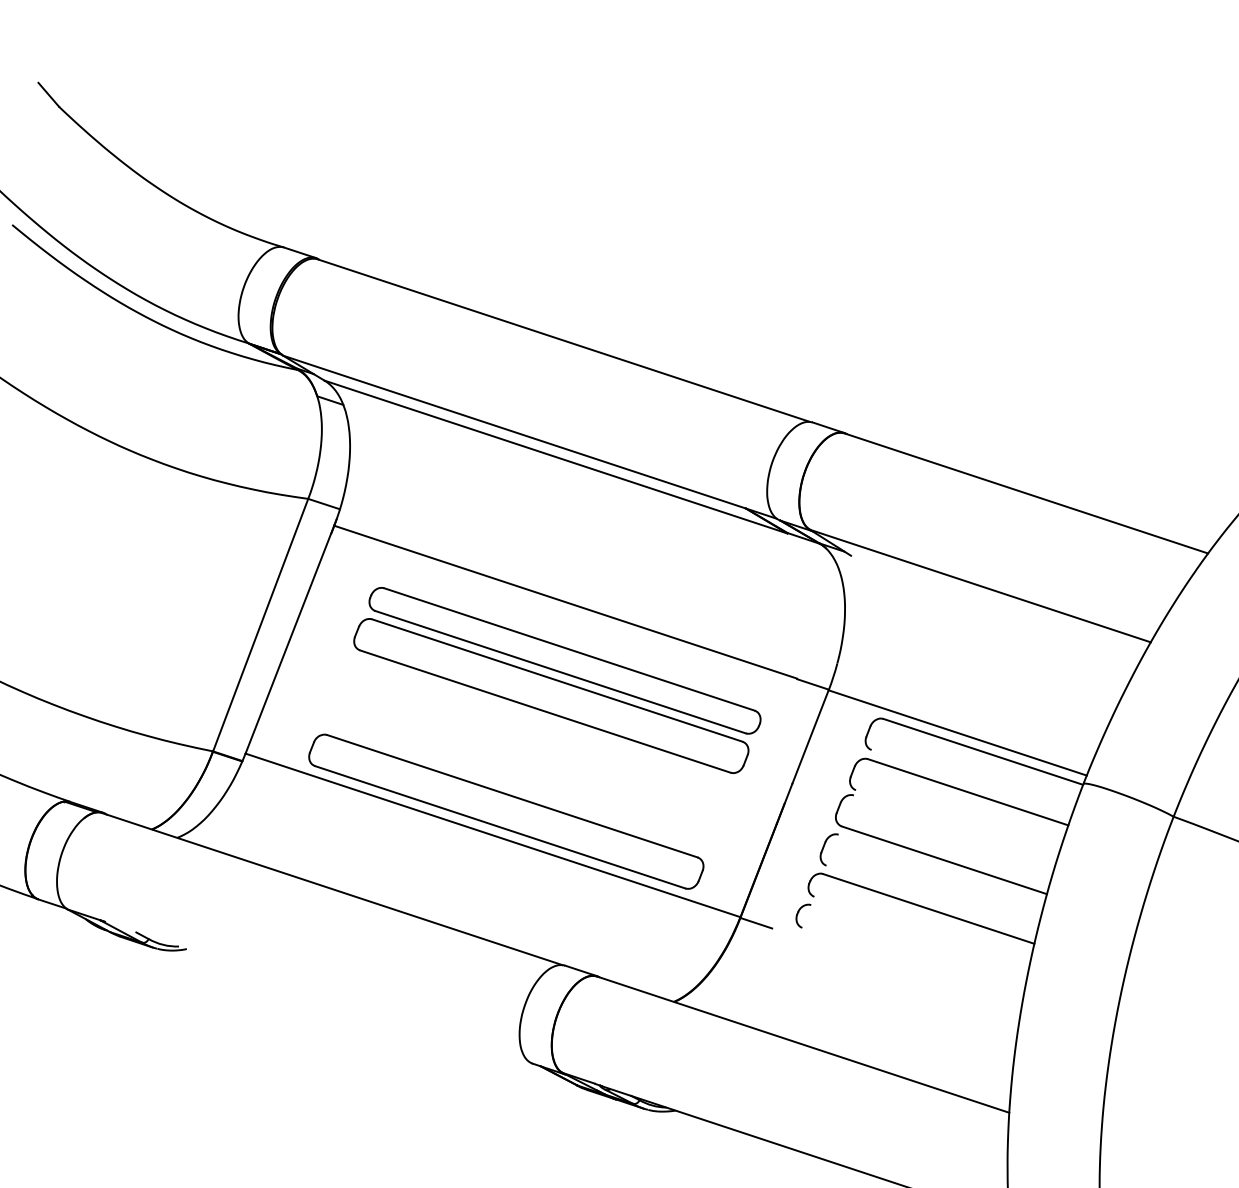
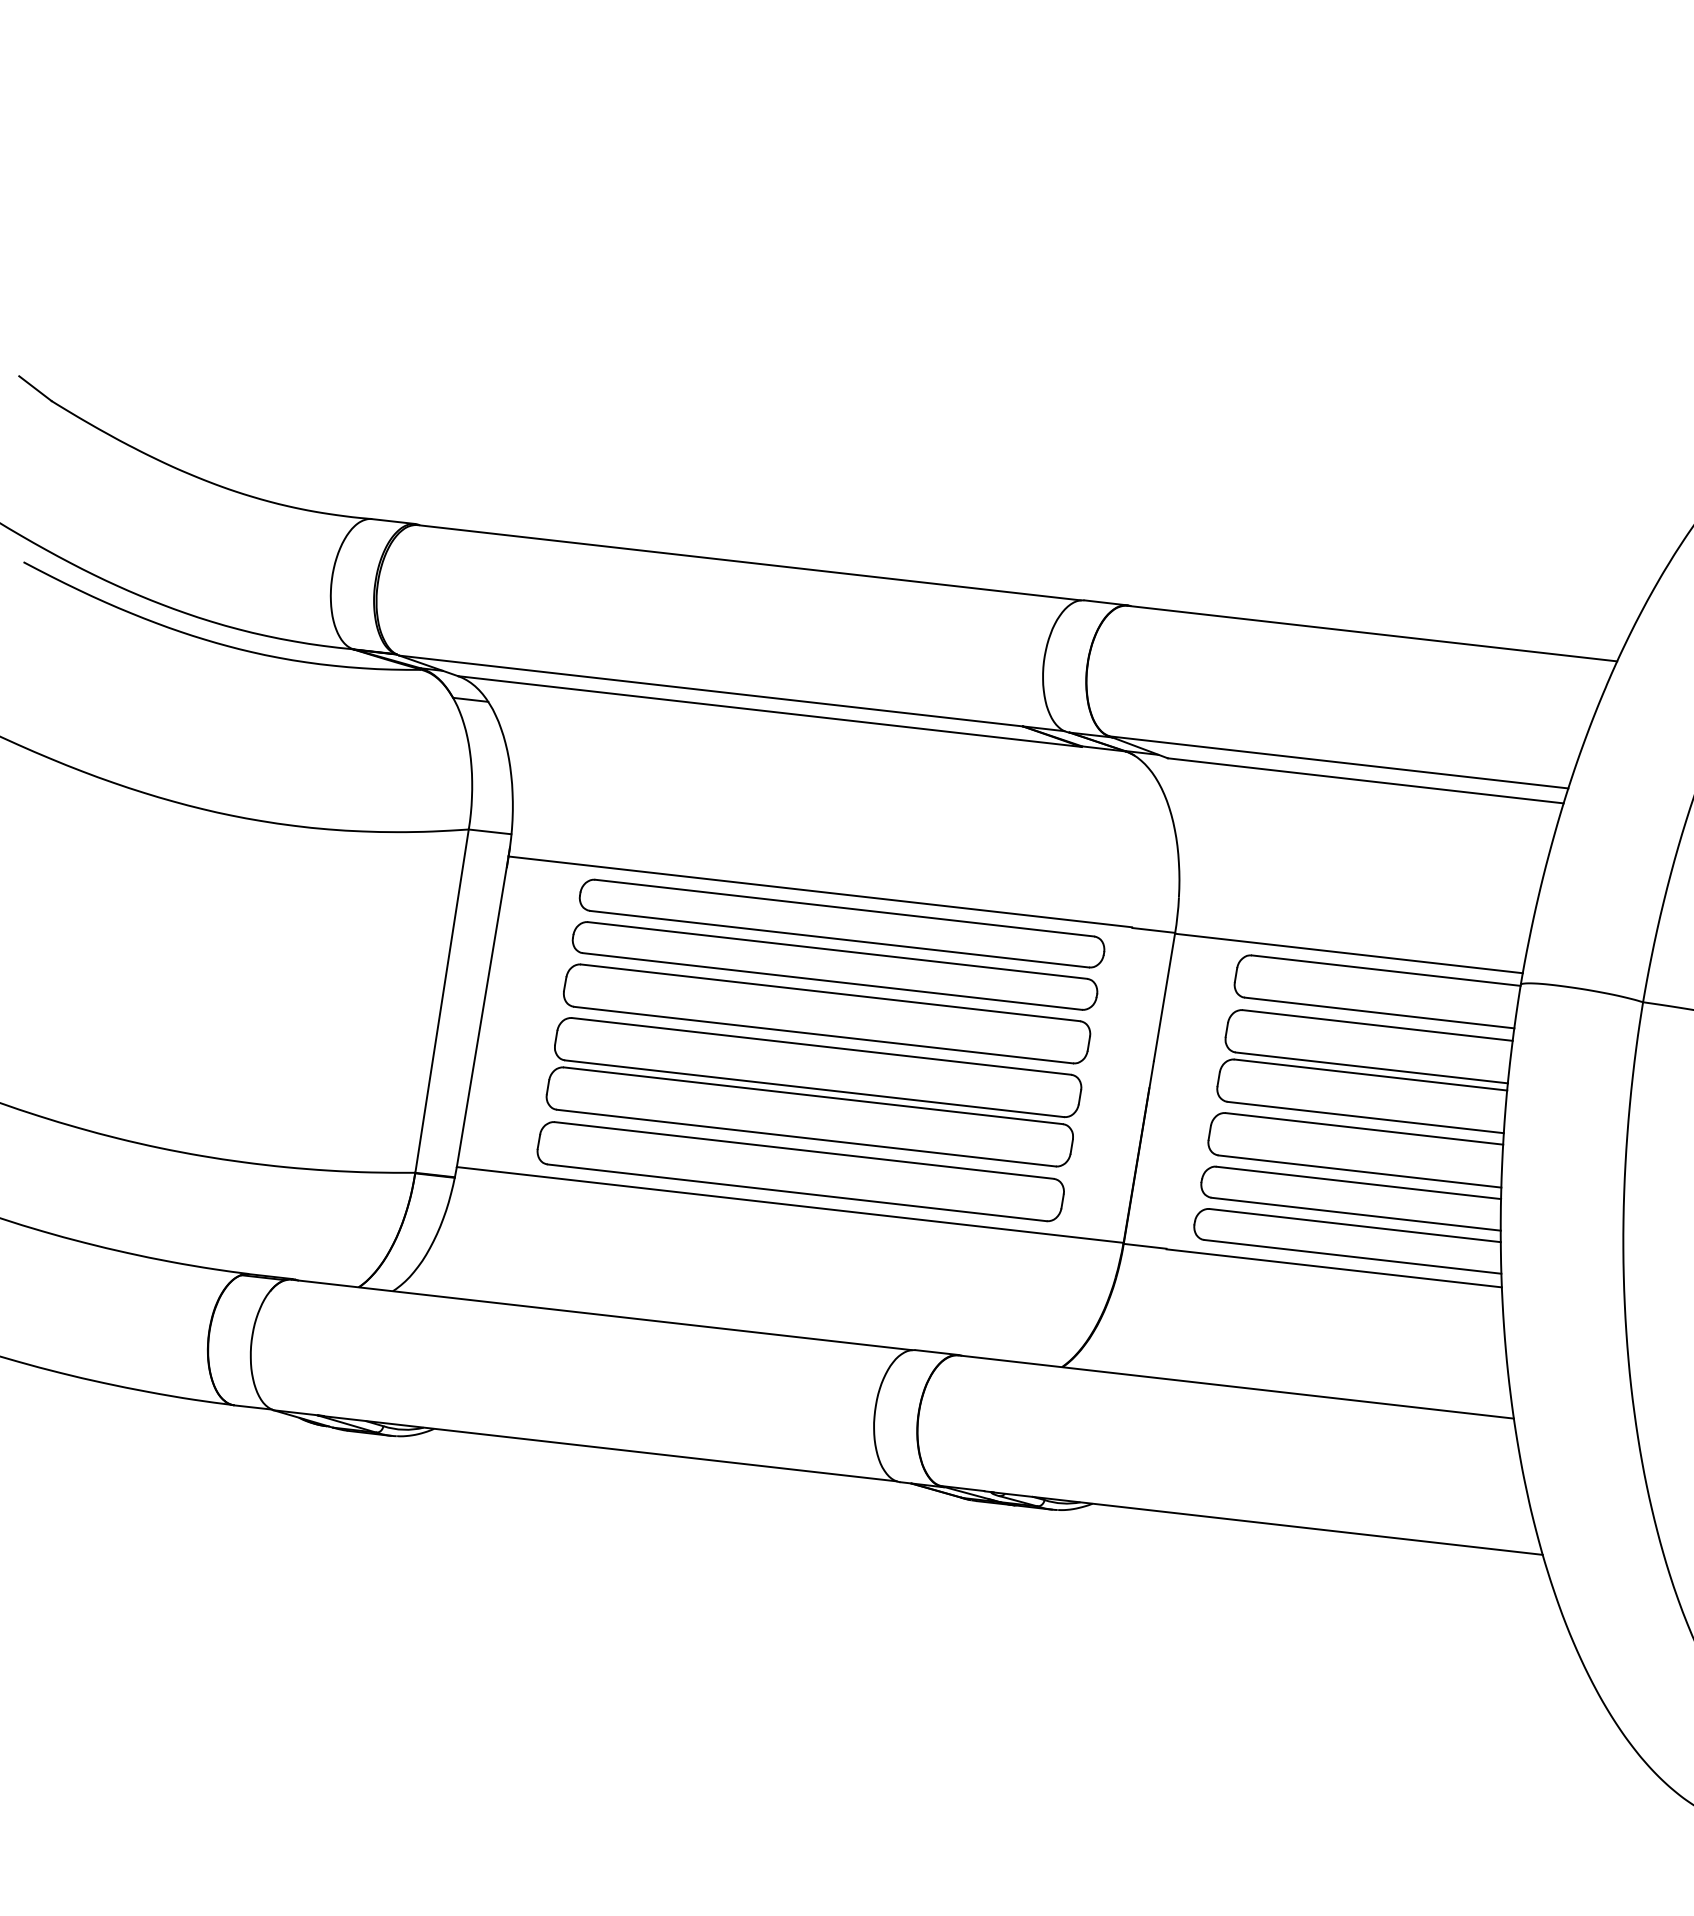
line: (997, 604) -> (1365, 780), added
part: (576, 629) -> (841, 923), added
part: (528, 753) -> (813, 1092), added
line: (971, 782) -> (1379, 1012), added
line: (956, 823) -> (1371, 1067), added
line: (954, 828) -> (1370, 1074), added
line: (941, 868) -> (1364, 1128), added
line: (931, 900) -> (1359, 1171), added
line: (921, 931) -> (1355, 1213), added
line: (918, 940) -> (1354, 1225), added
line: (912, 963) -> (1352, 1256), added
line: (895, 969) -> (1333, 1268), added
line: (316, 991) -> (608, 1448), added

